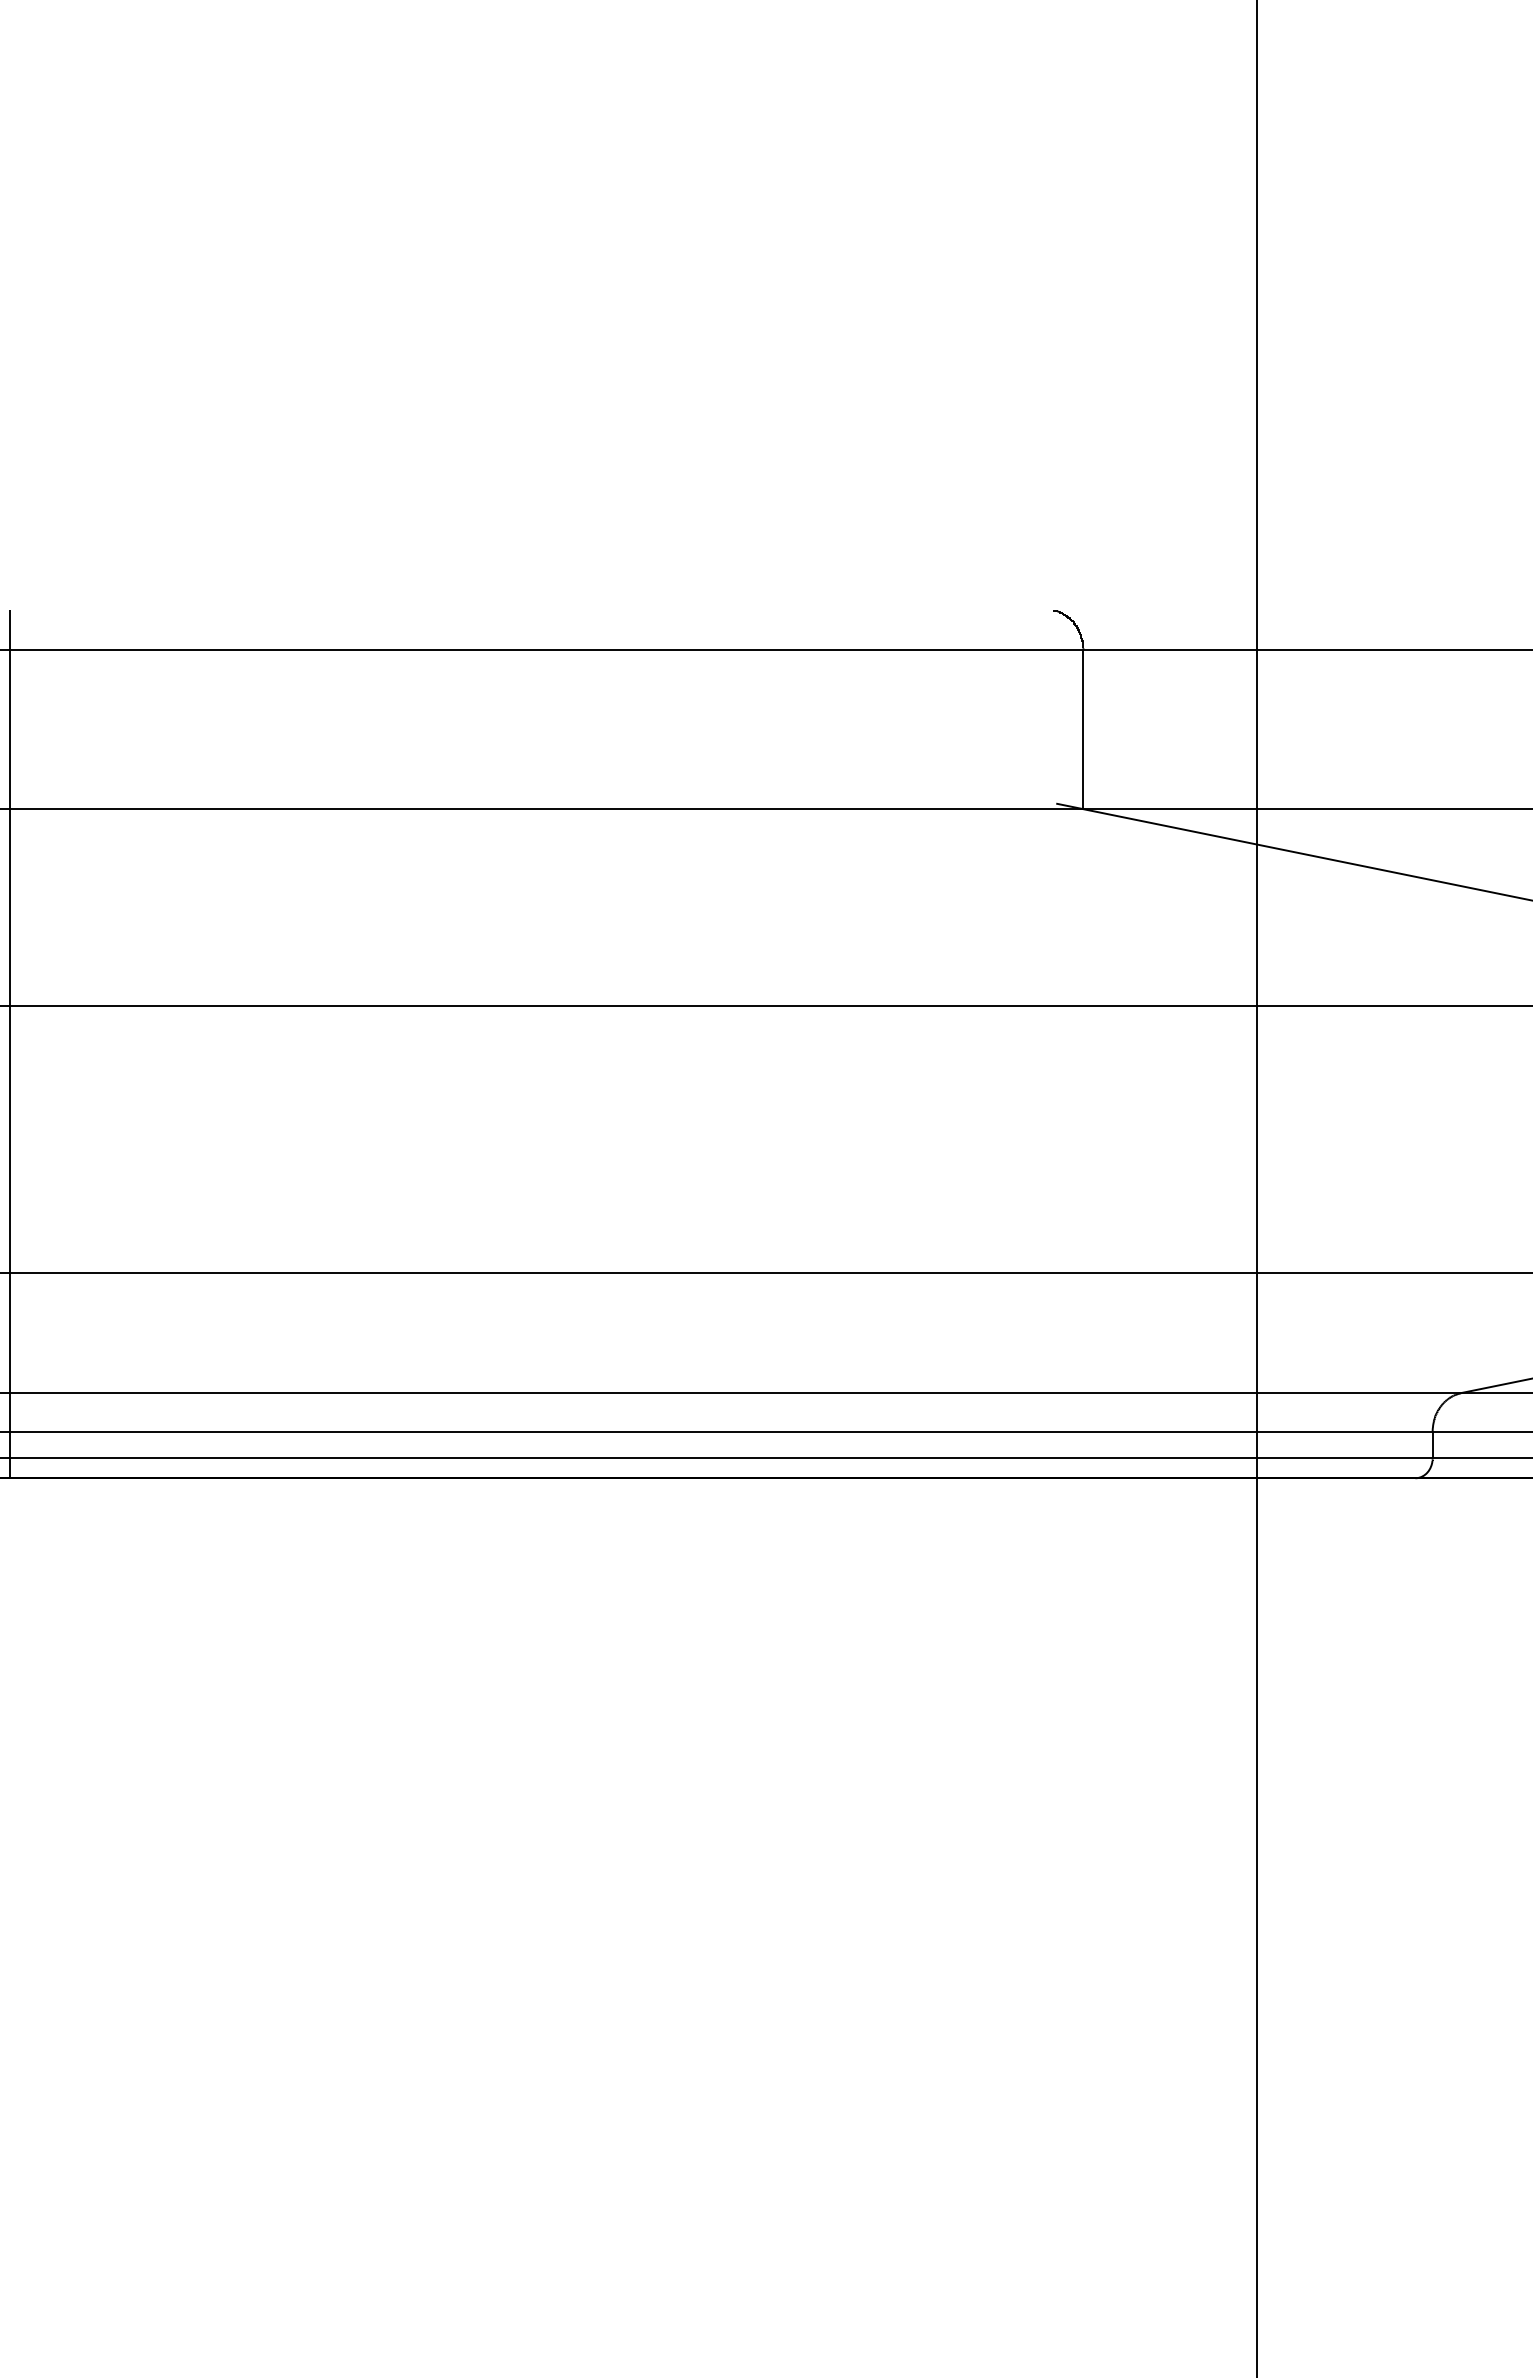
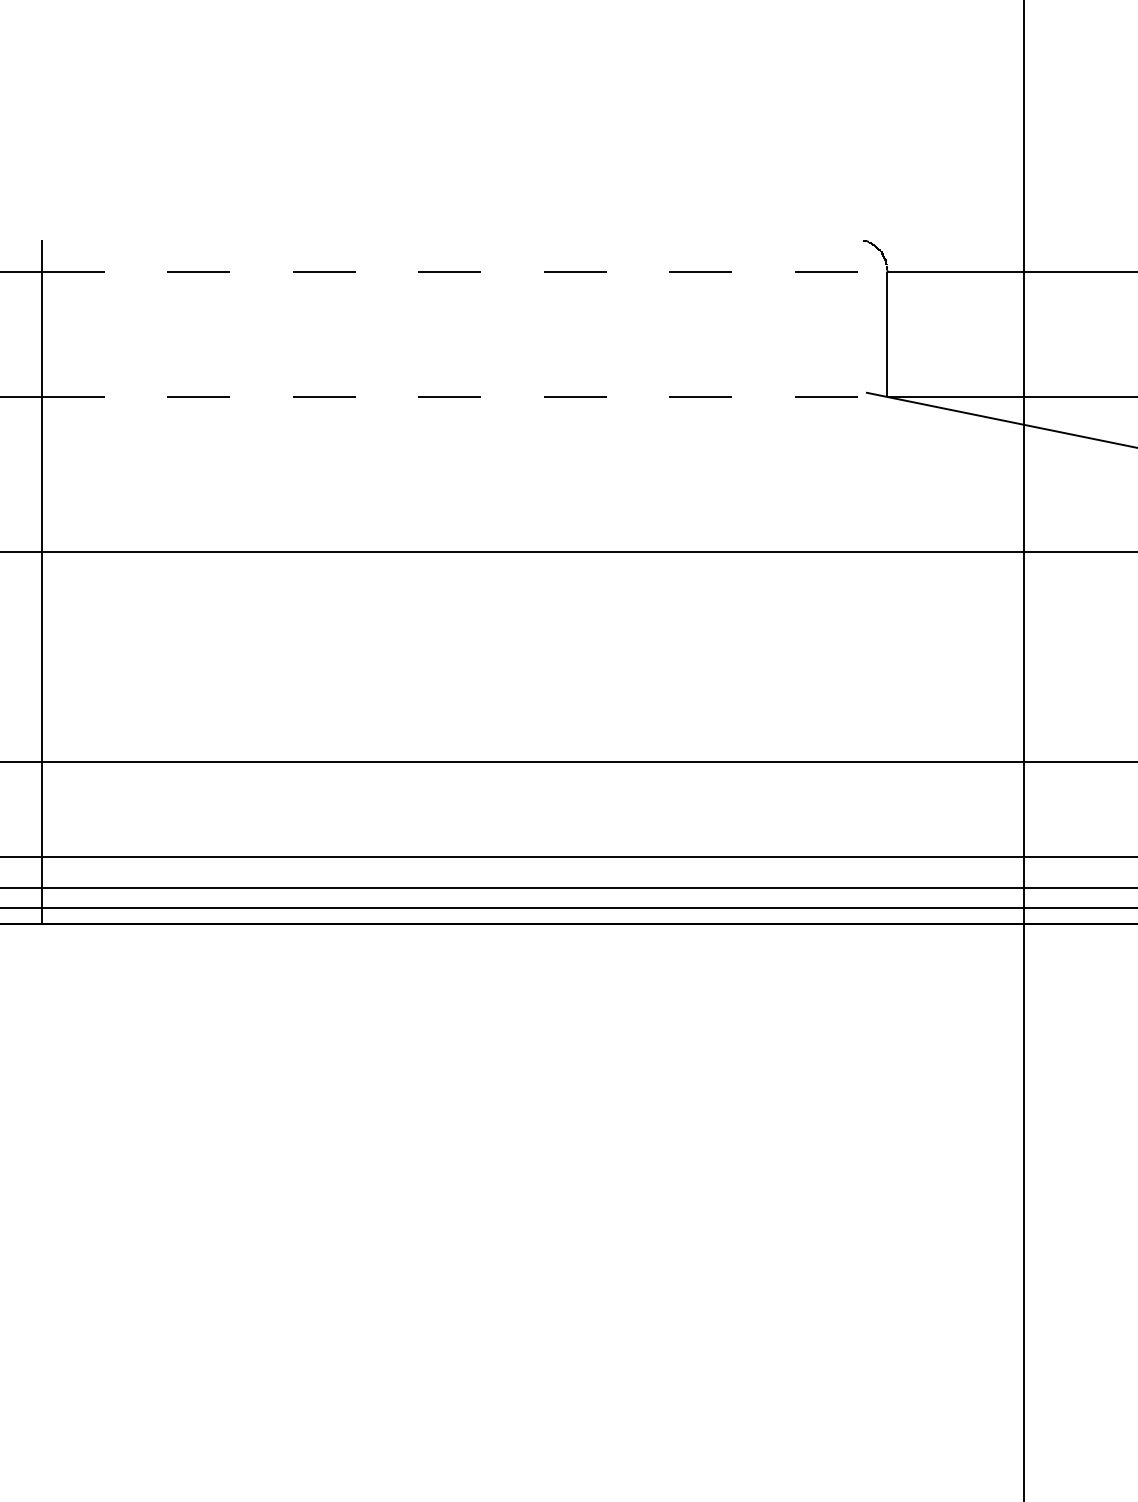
line: (546, 650) -> (464, 271), solid -> dashed
line: (546, 809) -> (464, 397), solid -> dashed

